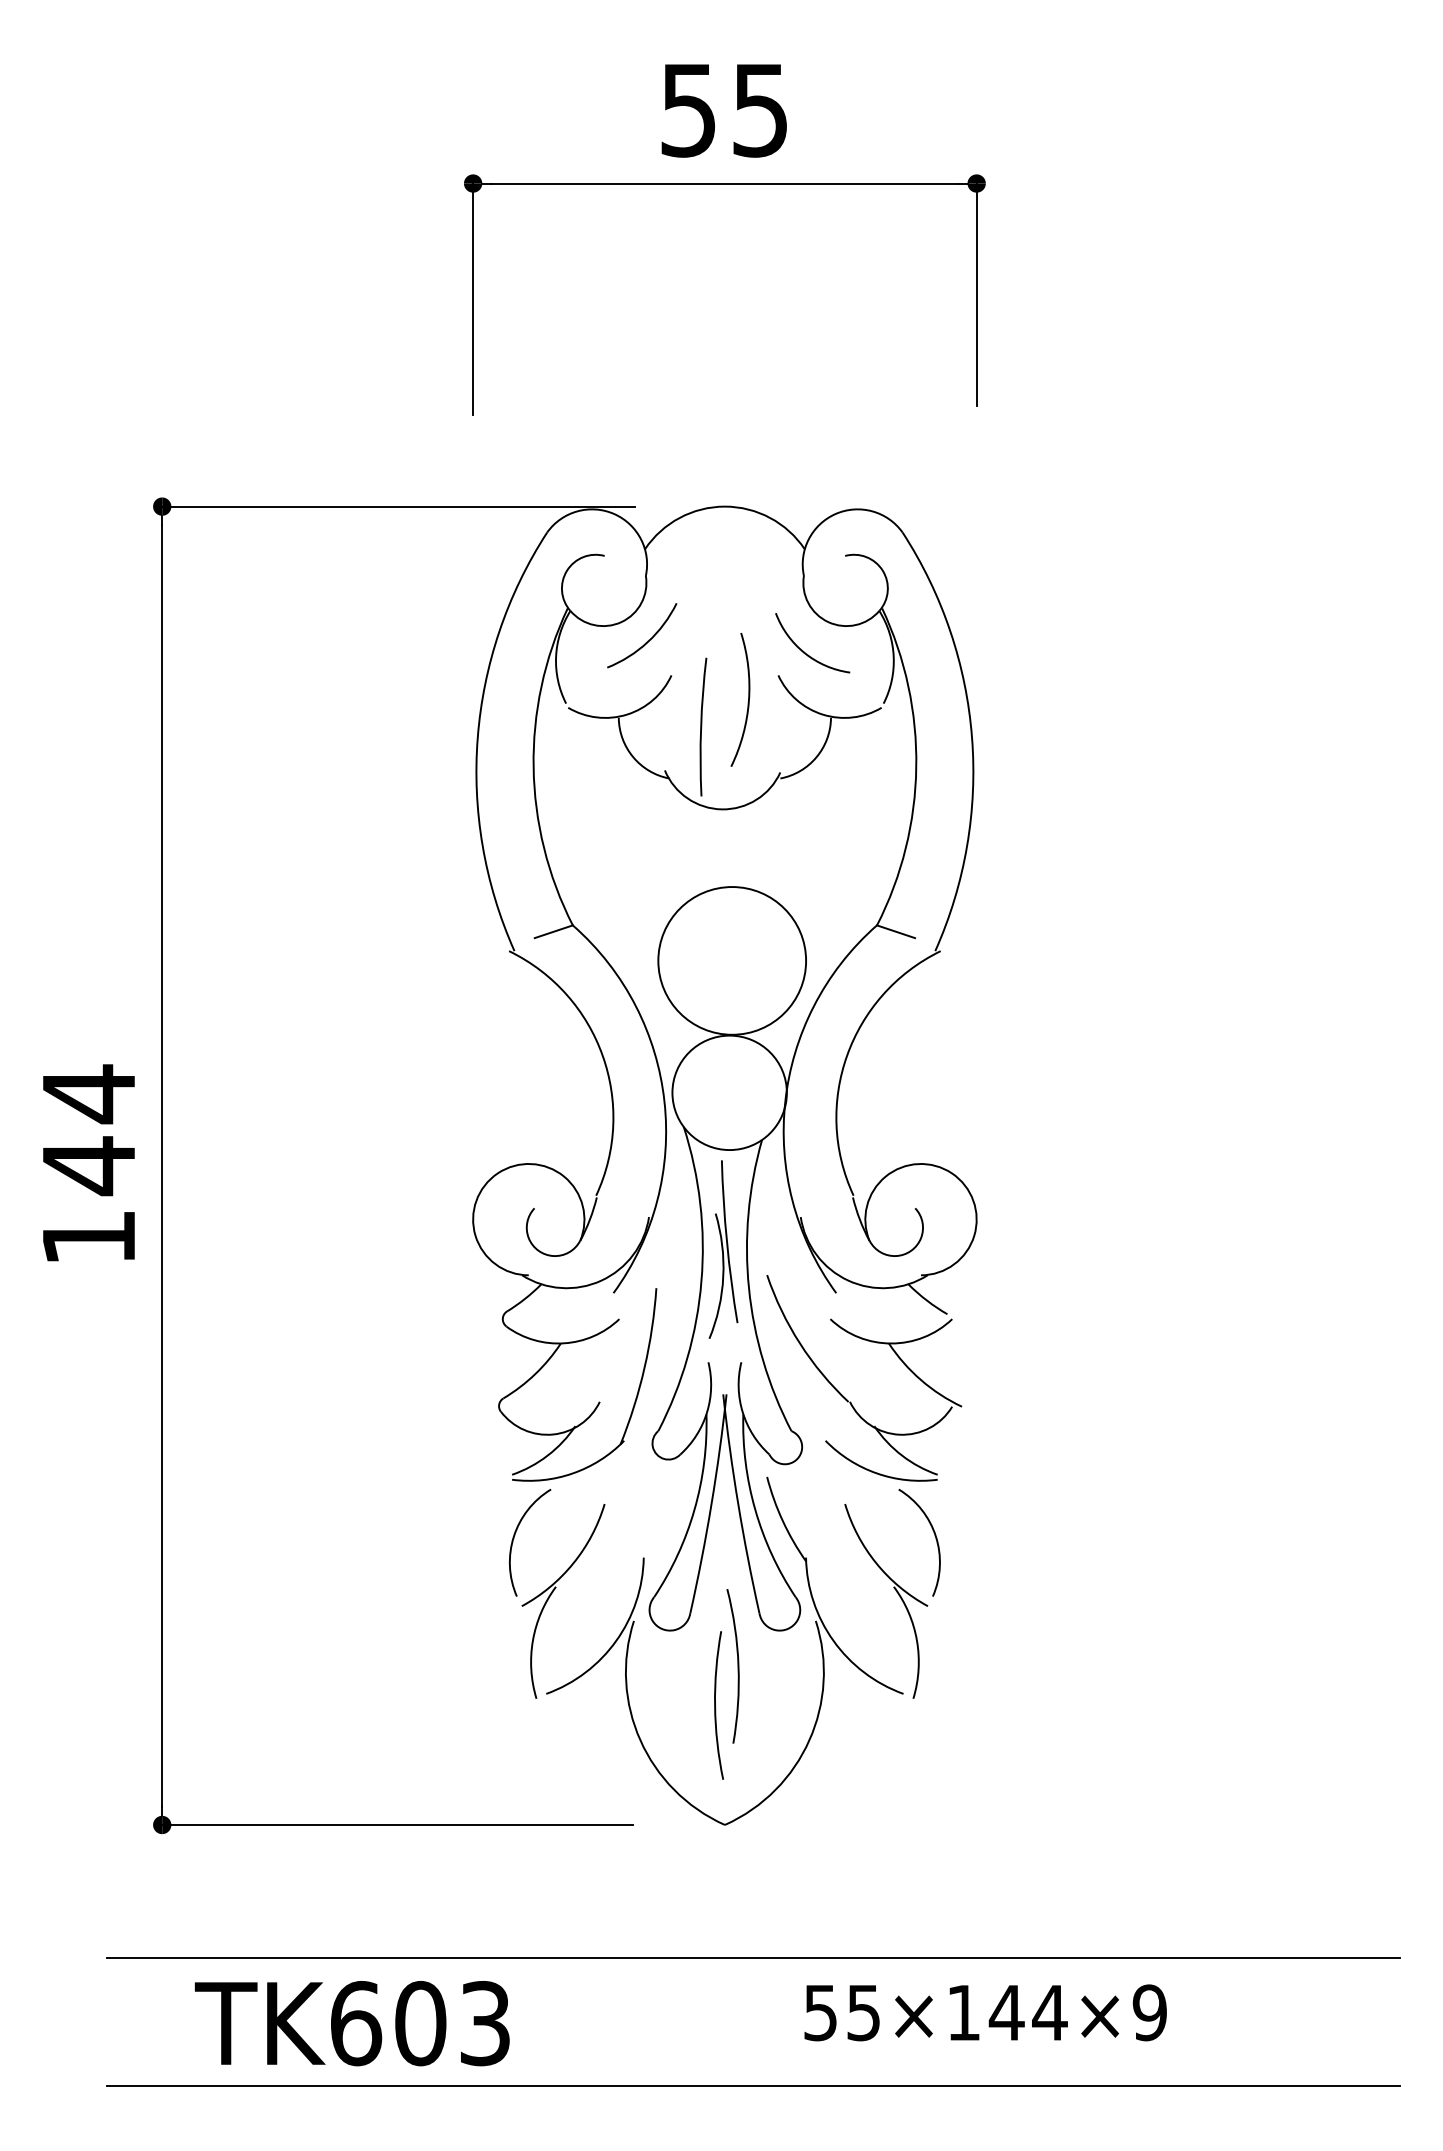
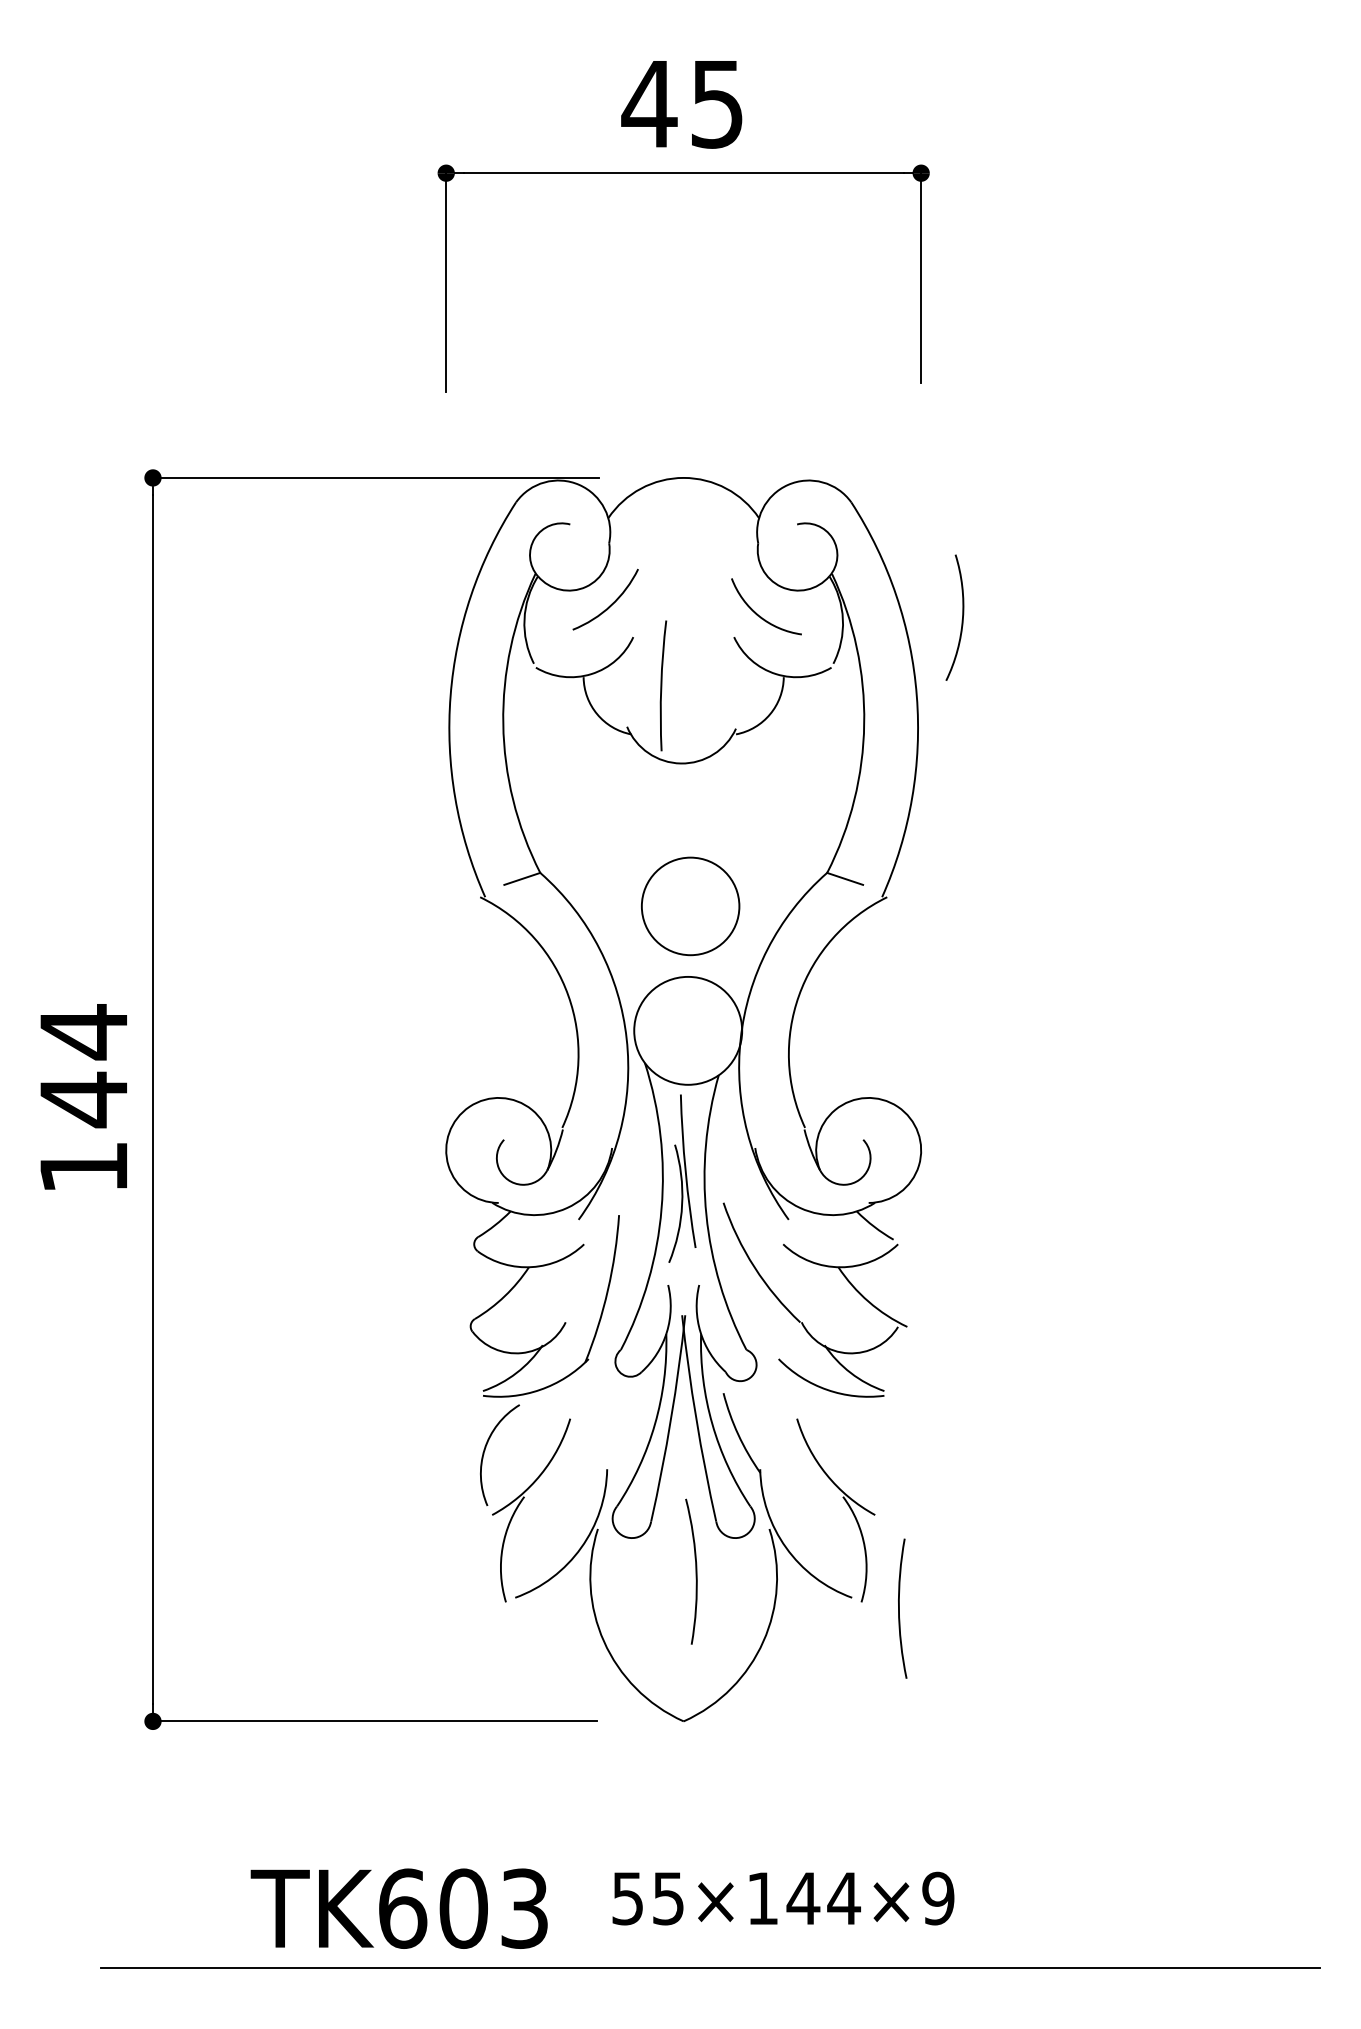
text: (688, 110) -> (649, 104), 55 -> 45
arc: (747, 702) -> (961, 620), moved
circle: (732, 960) -> (690, 906), size x0.7
arc: (934, 1536) -> (881, 1449), removed
arc: (716, 1707) -> (900, 1610), moved
line: (752, 1958) -> (709, 1847), removed
text: (985, 2012) -> (783, 1898), moved
text: (351, 2023) -> (398, 1908), moved

